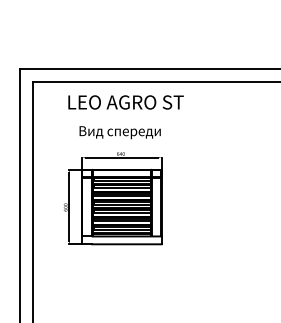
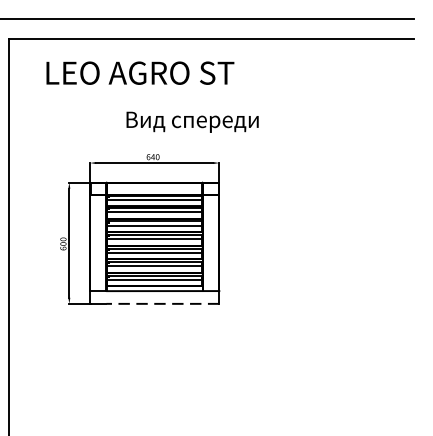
text: (125, 102) -> (139, 73), moved
text: (119, 132) -> (191, 122), moved
line: (126, 244) -> (162, 304), solid -> dashed

